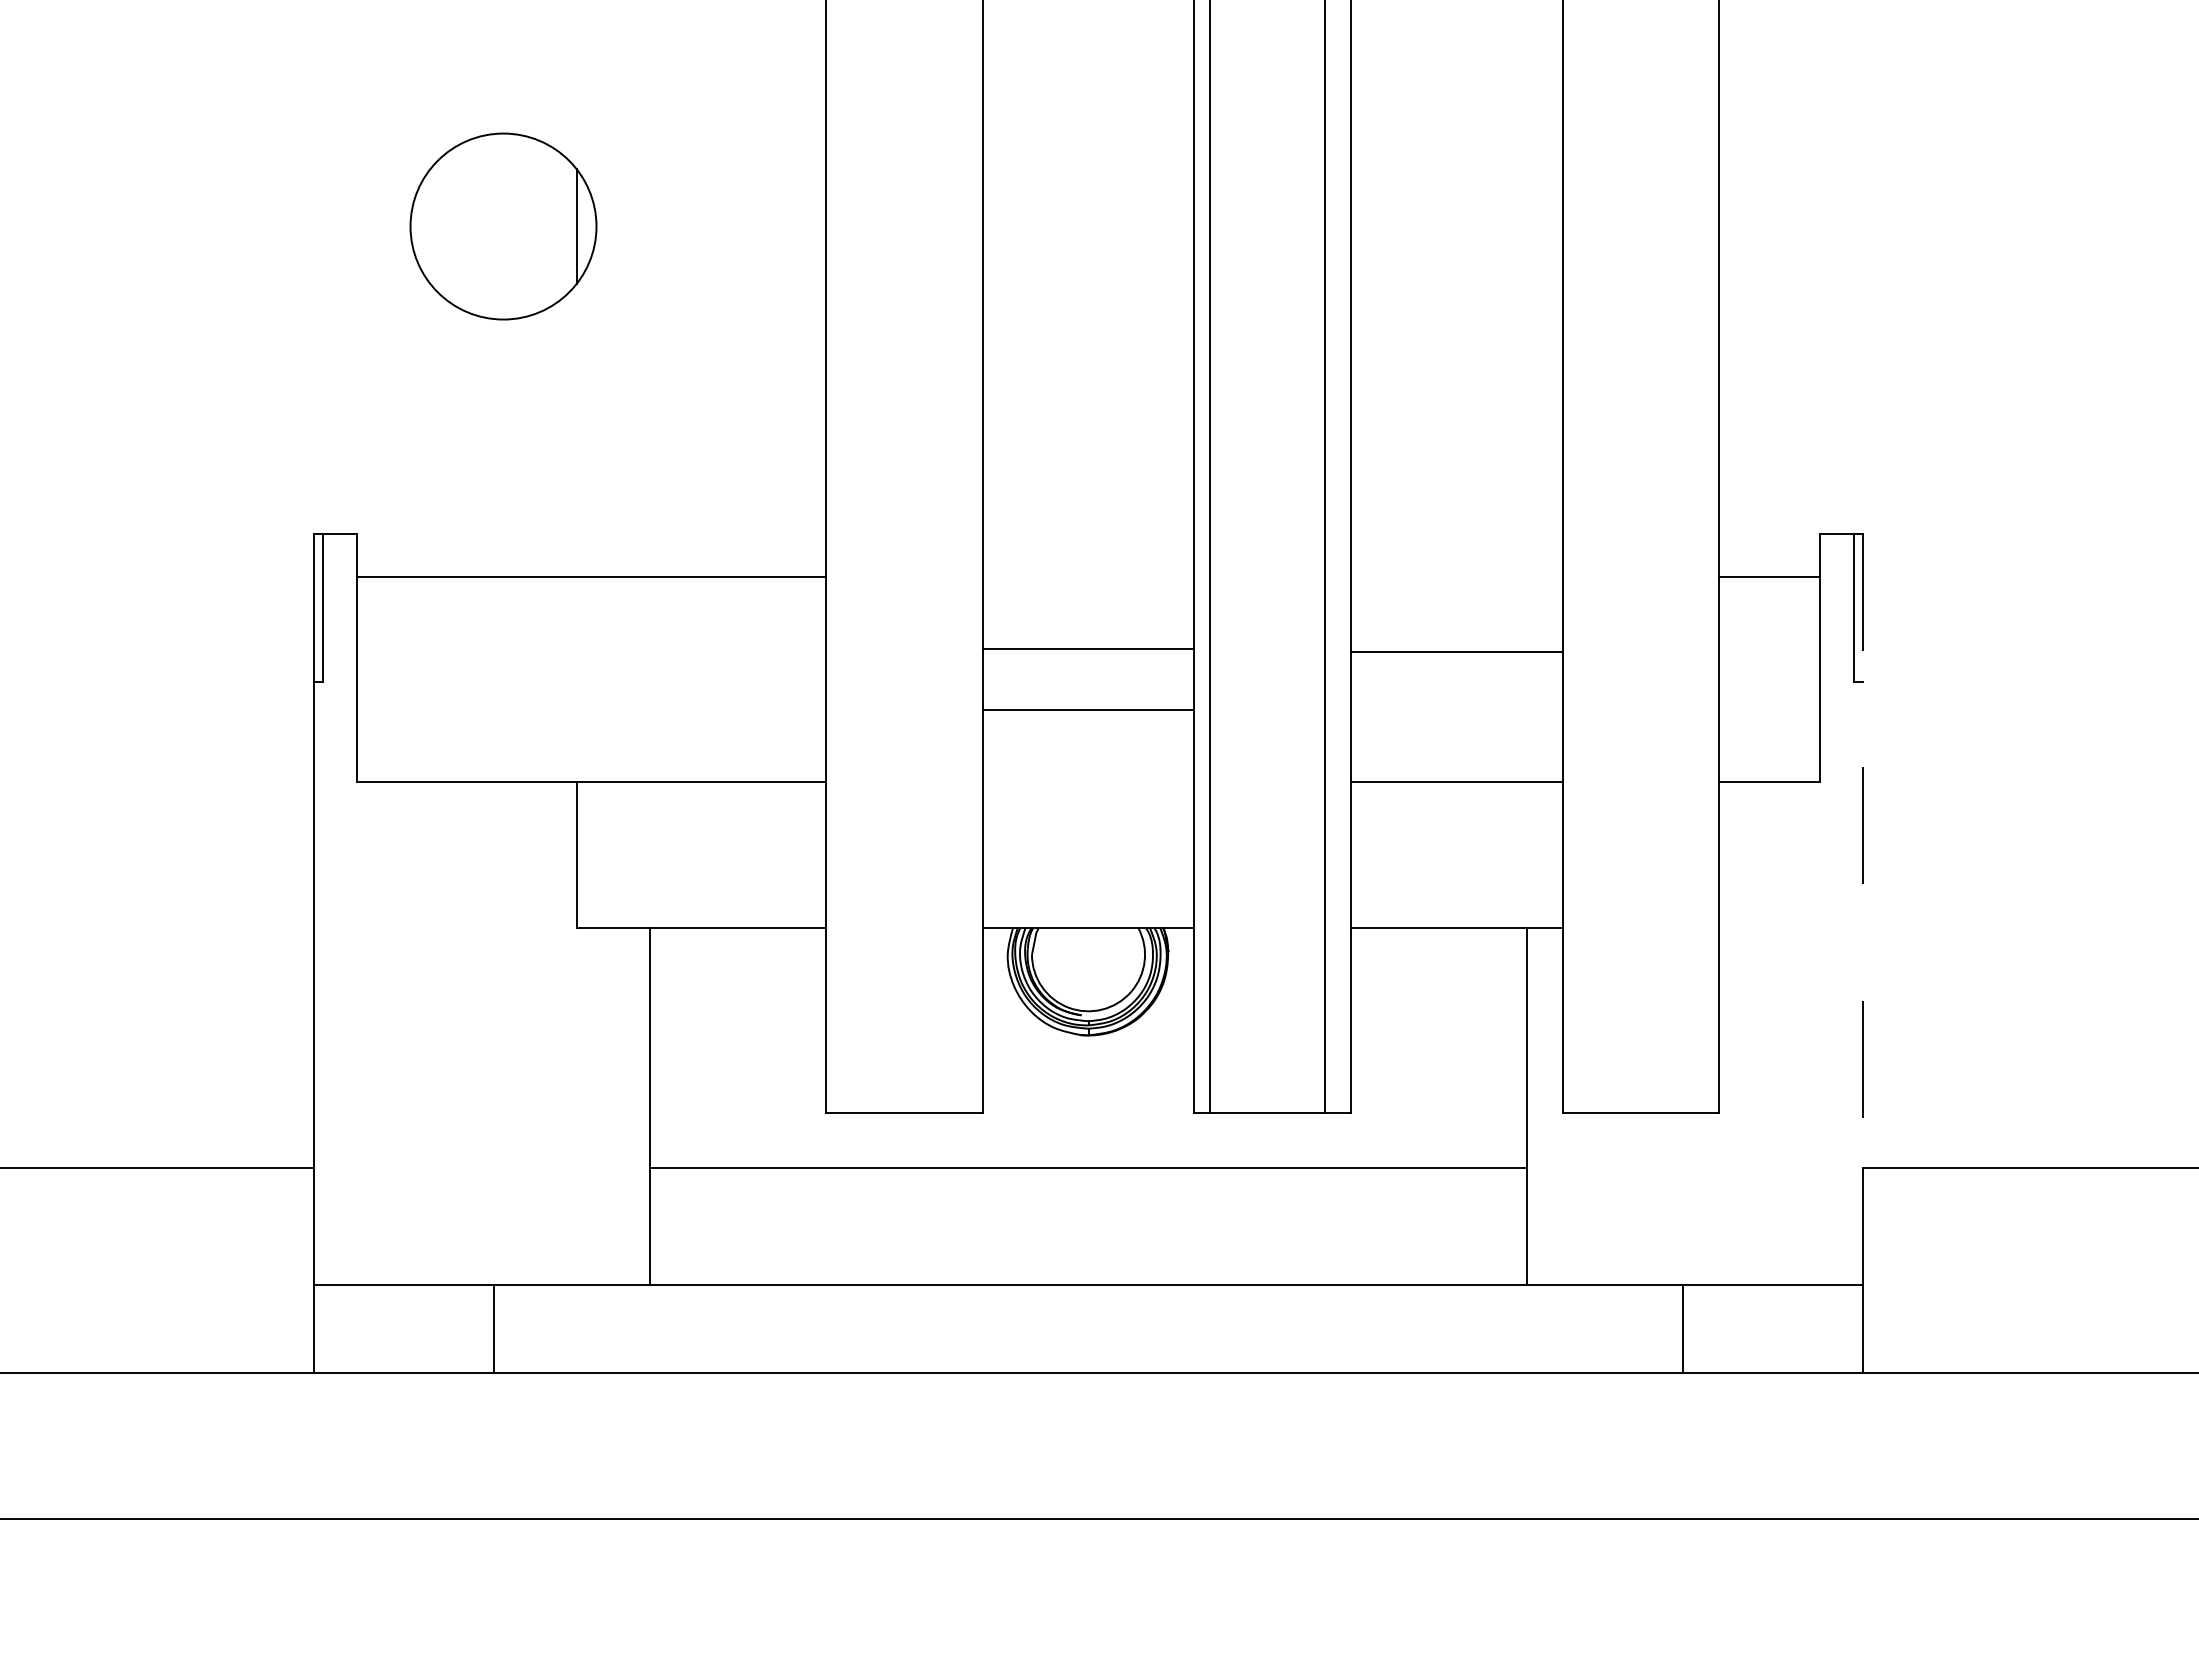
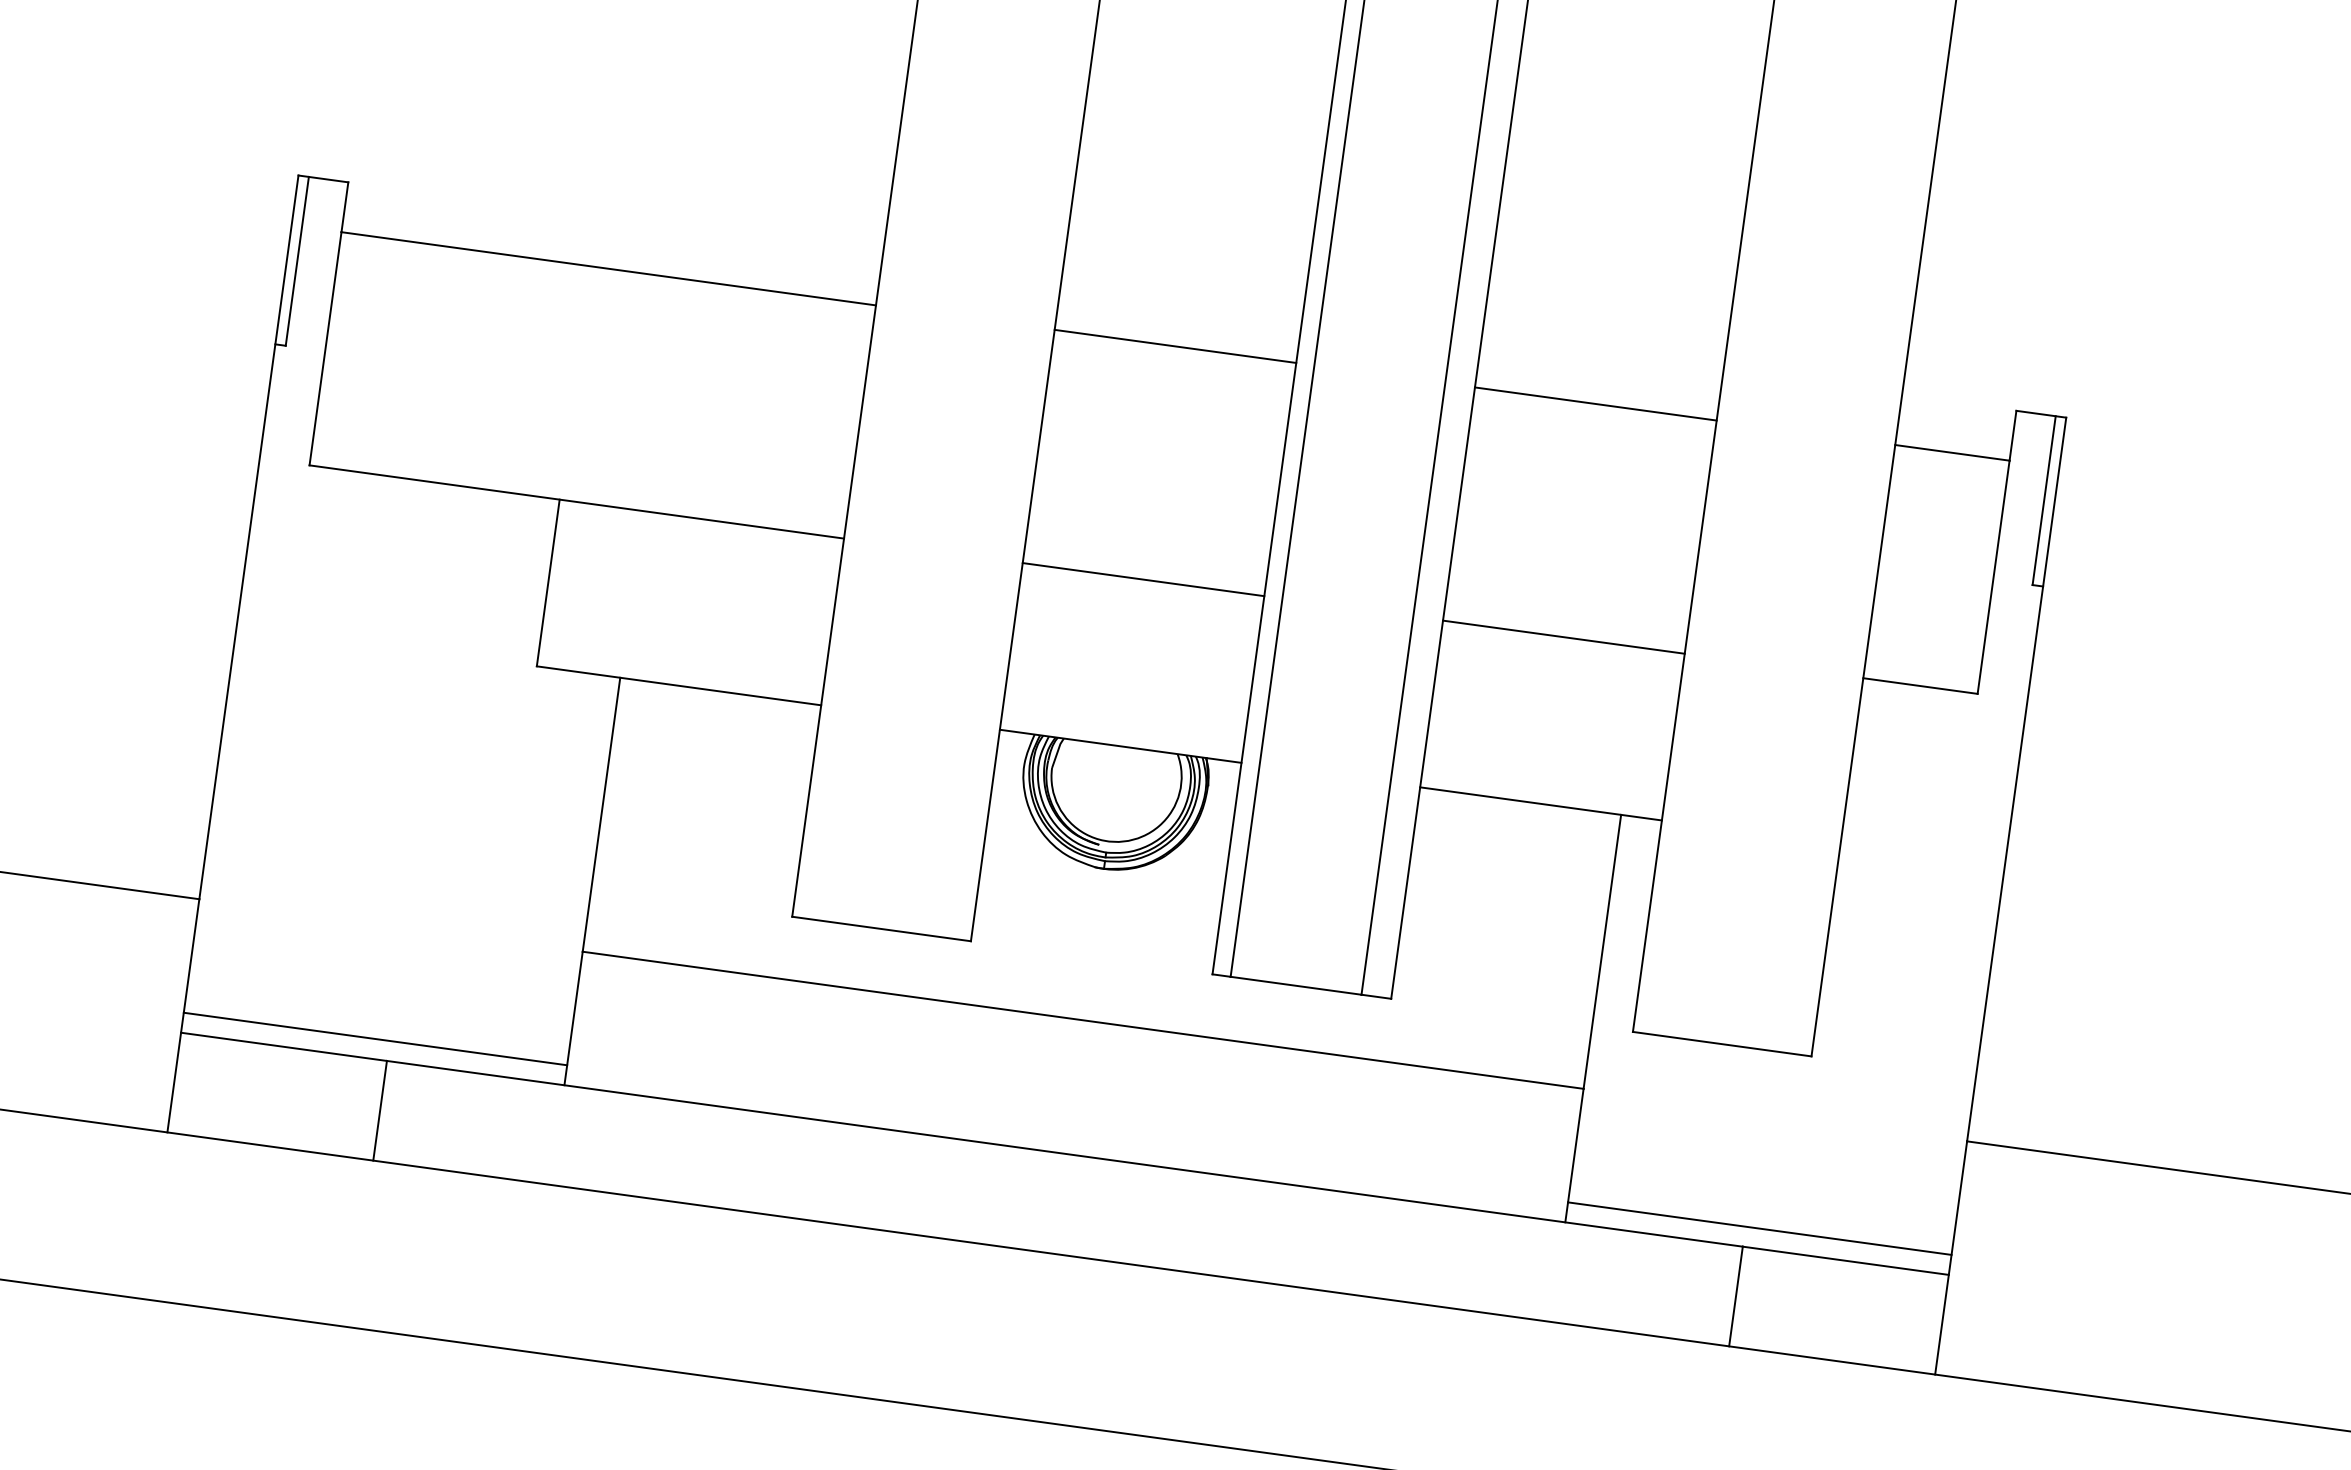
line: (1088, 649) -> (1175, 346), moved
line: (1456, 652) -> (1595, 403), moved
line: (1088, 709) -> (1143, 579), moved
line: (1863, 851) -> (2016, 780), dashed -> solid
line: (481, 1267) -> (375, 1038), added
line: (1695, 1267) -> (1760, 1228), added

